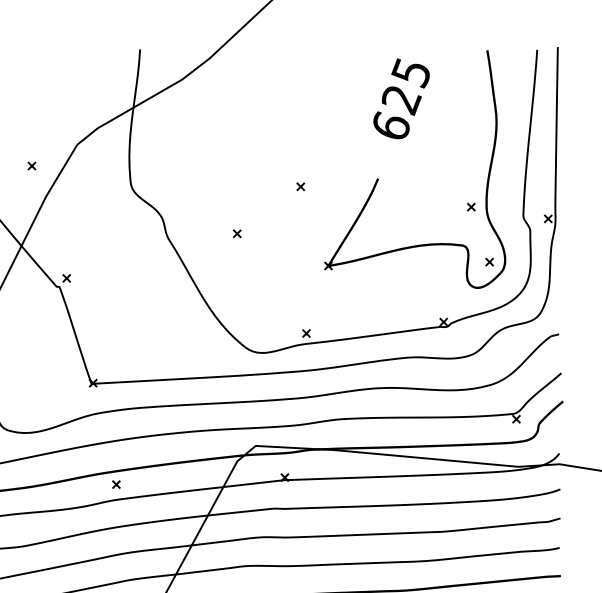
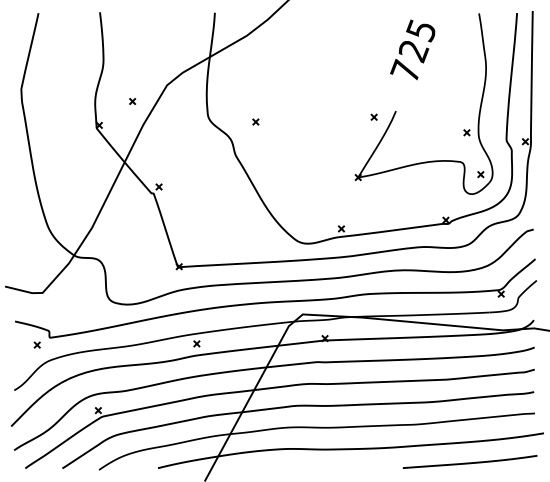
text: (389, 125) -> (404, 70), 625 -> 725
part: (299, 185) -> (373, 116), moved
part: (236, 233) -> (255, 121), moved

